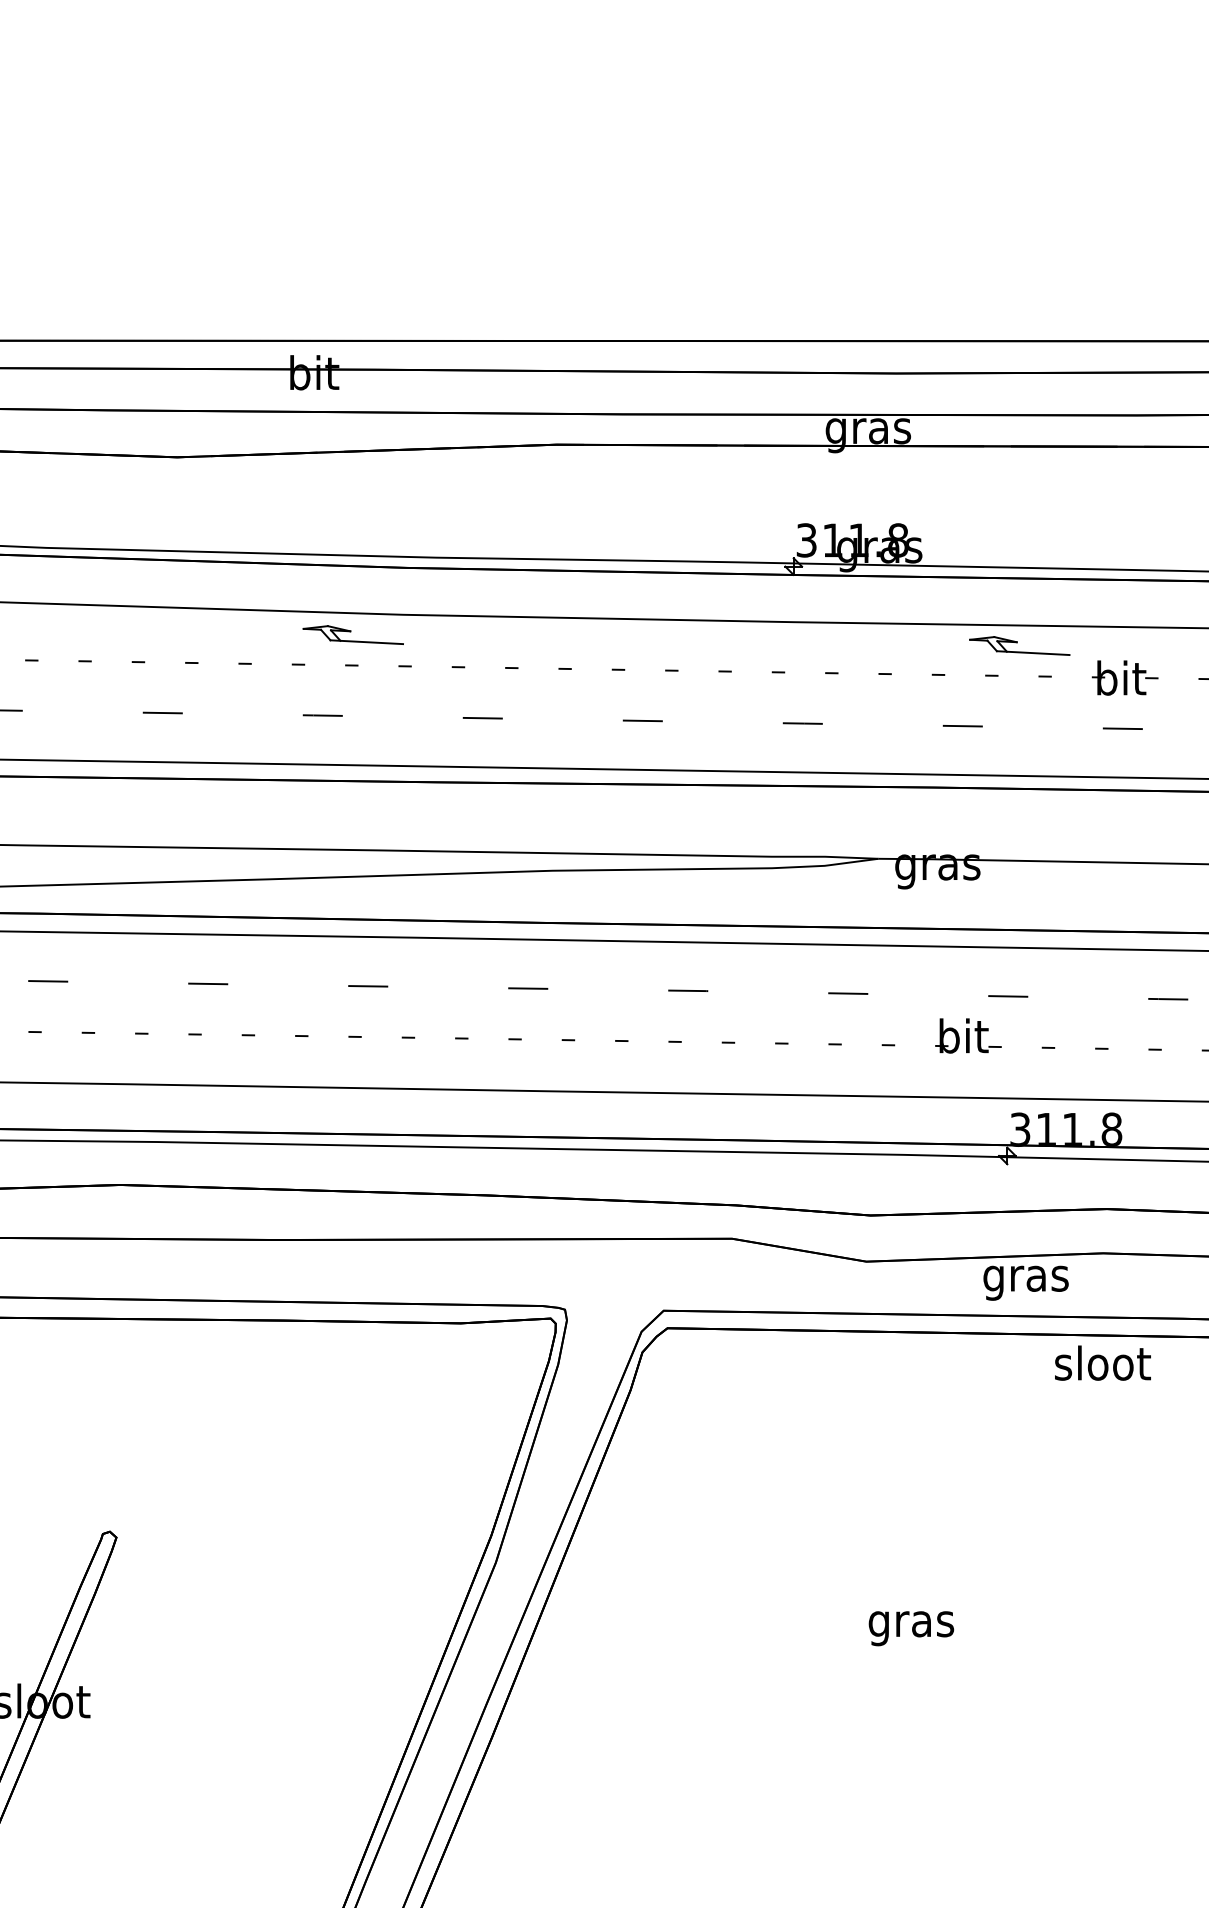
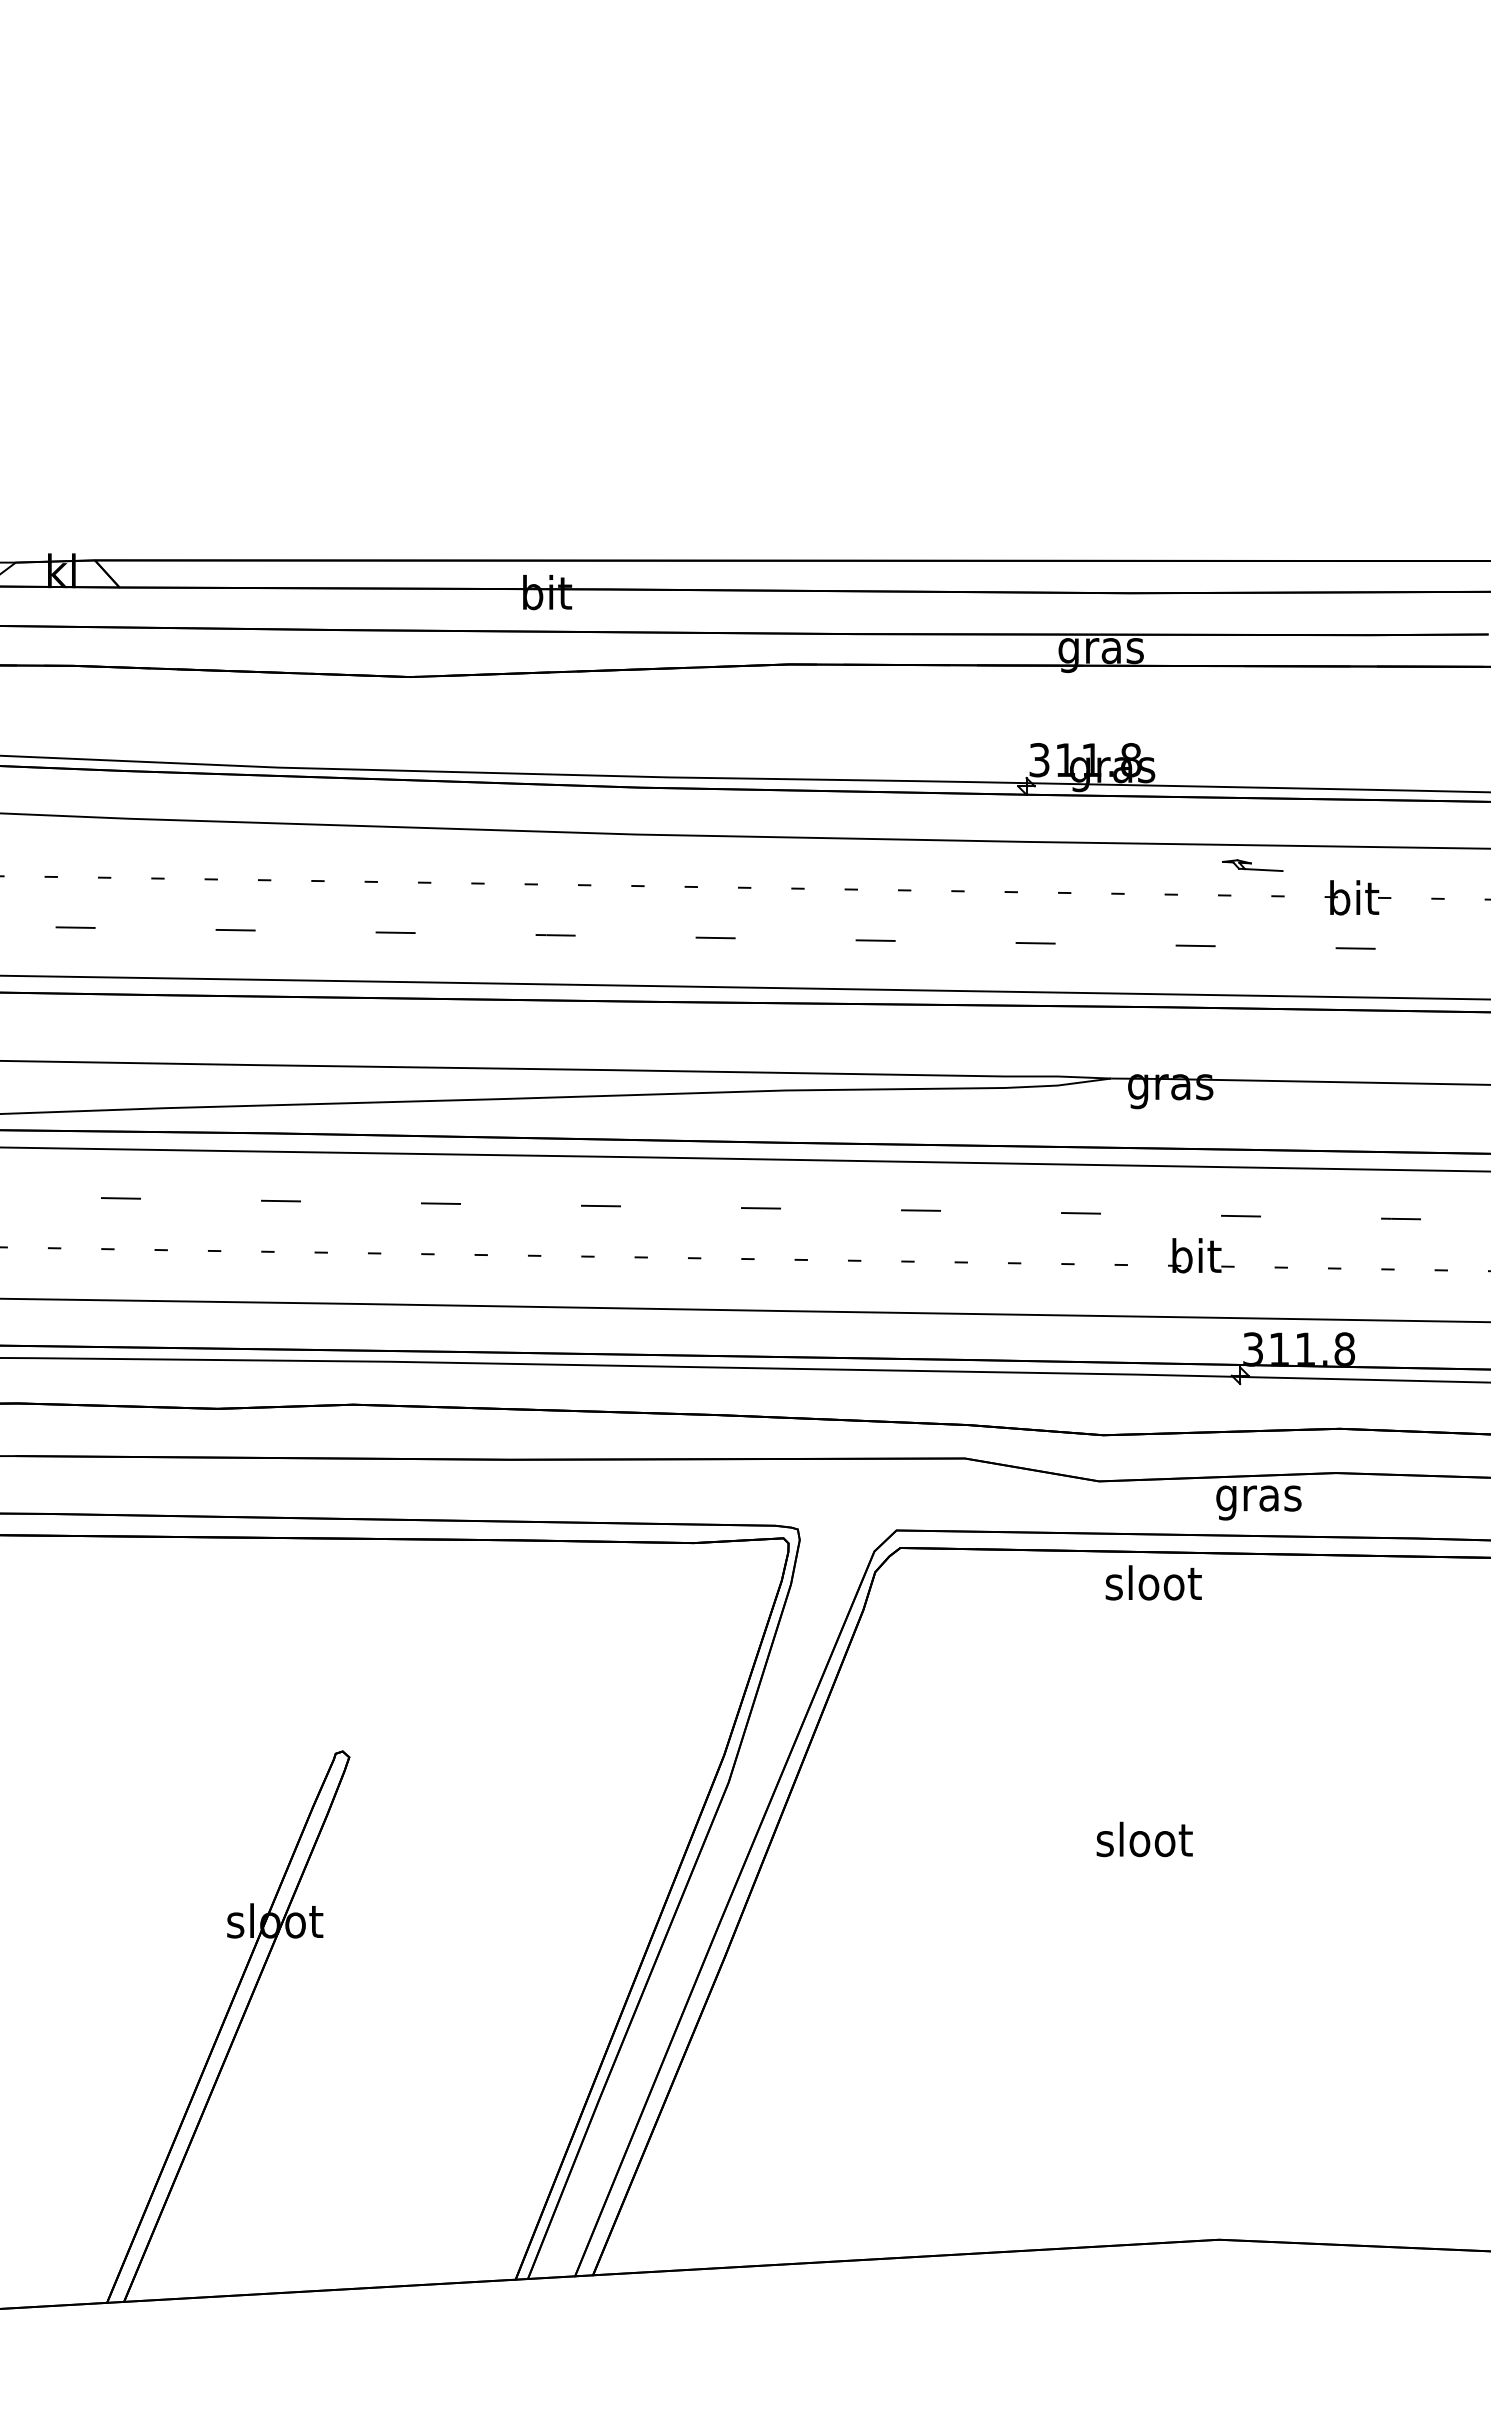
part: (352, 634) -> (585, 854), removed
part: (1019, 645) -> (1252, 865), size x0.6
text: (1102, 1362) -> (1153, 1582), moved
text: (911, 1623) -> (1144, 1843), gras -> sloot

